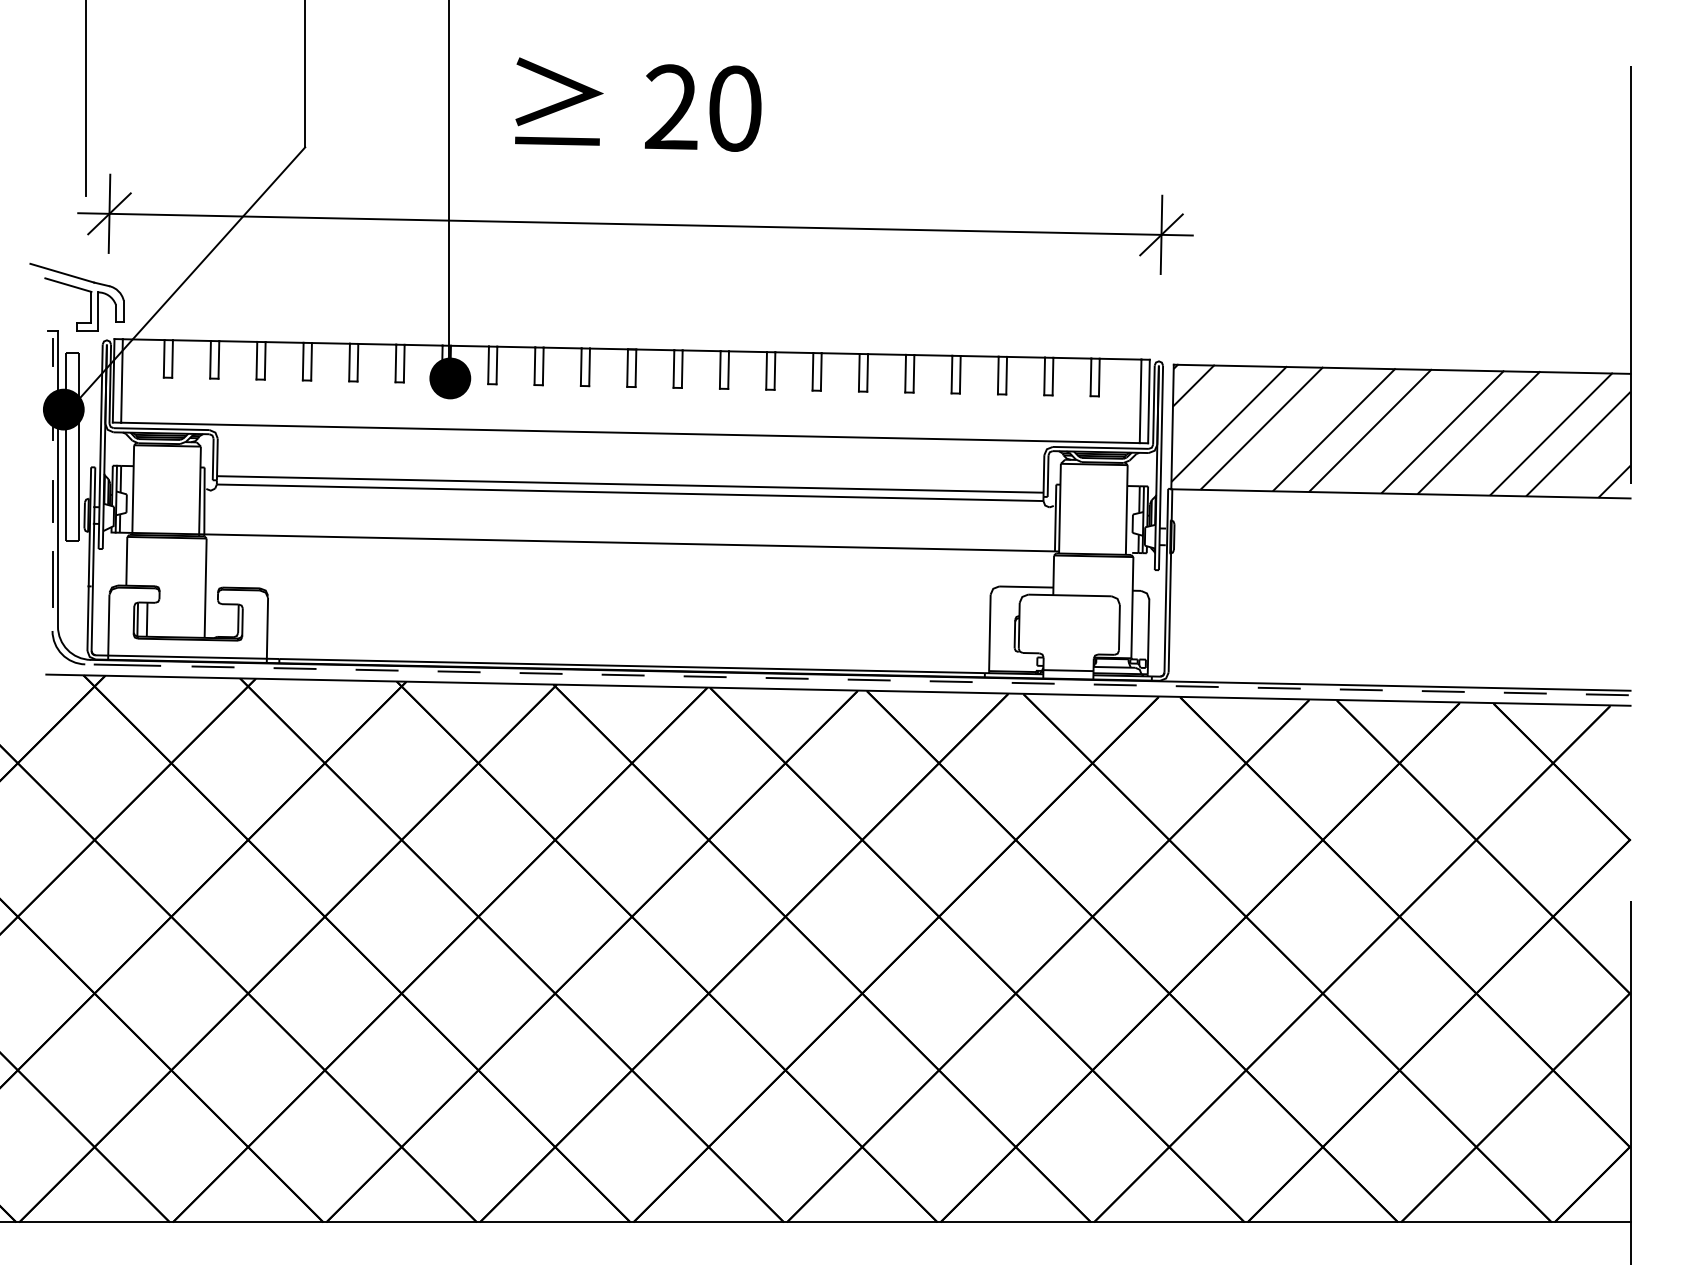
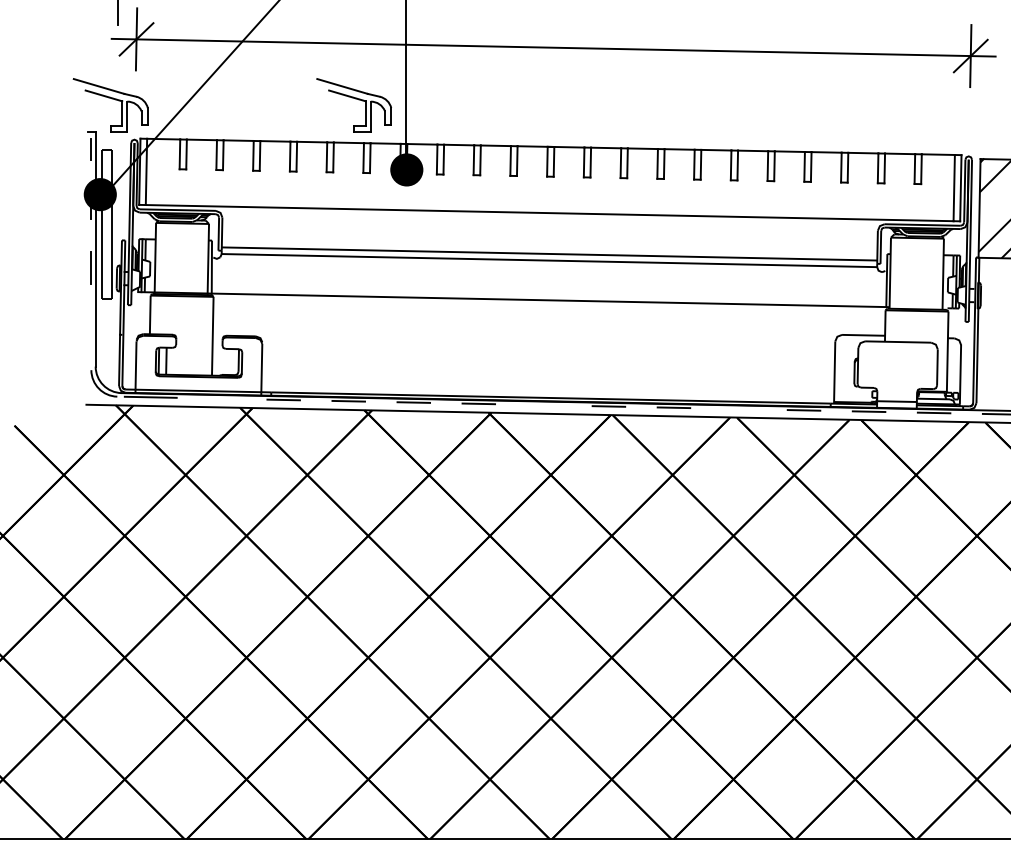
part: (386, 289) -> (356, 99), added
line: (52, 578) -> (91, 328), removed
line: (212, 666) -> (218, 398), removed
line: (622, 674) -> (543, 404), removed
line: (868, 679) -> (738, 408), removed

